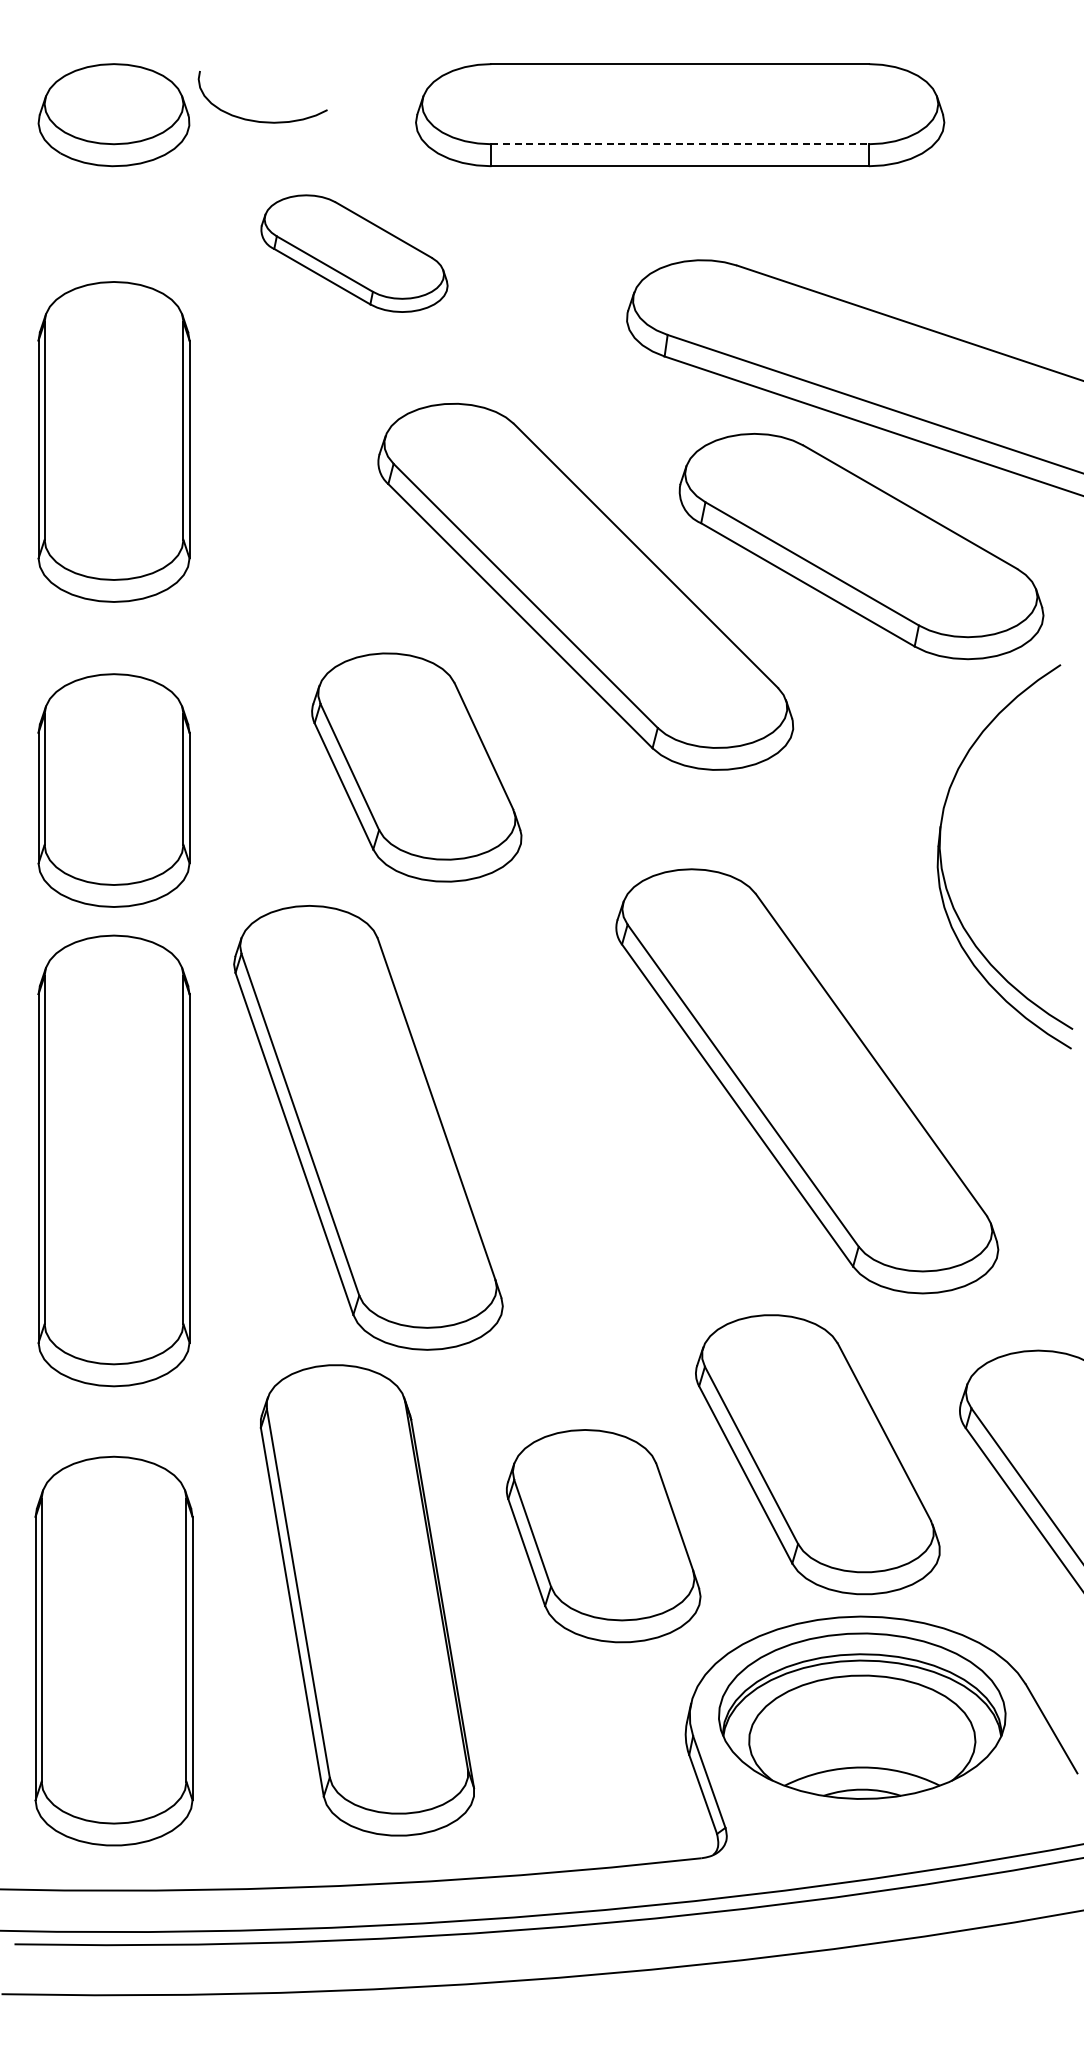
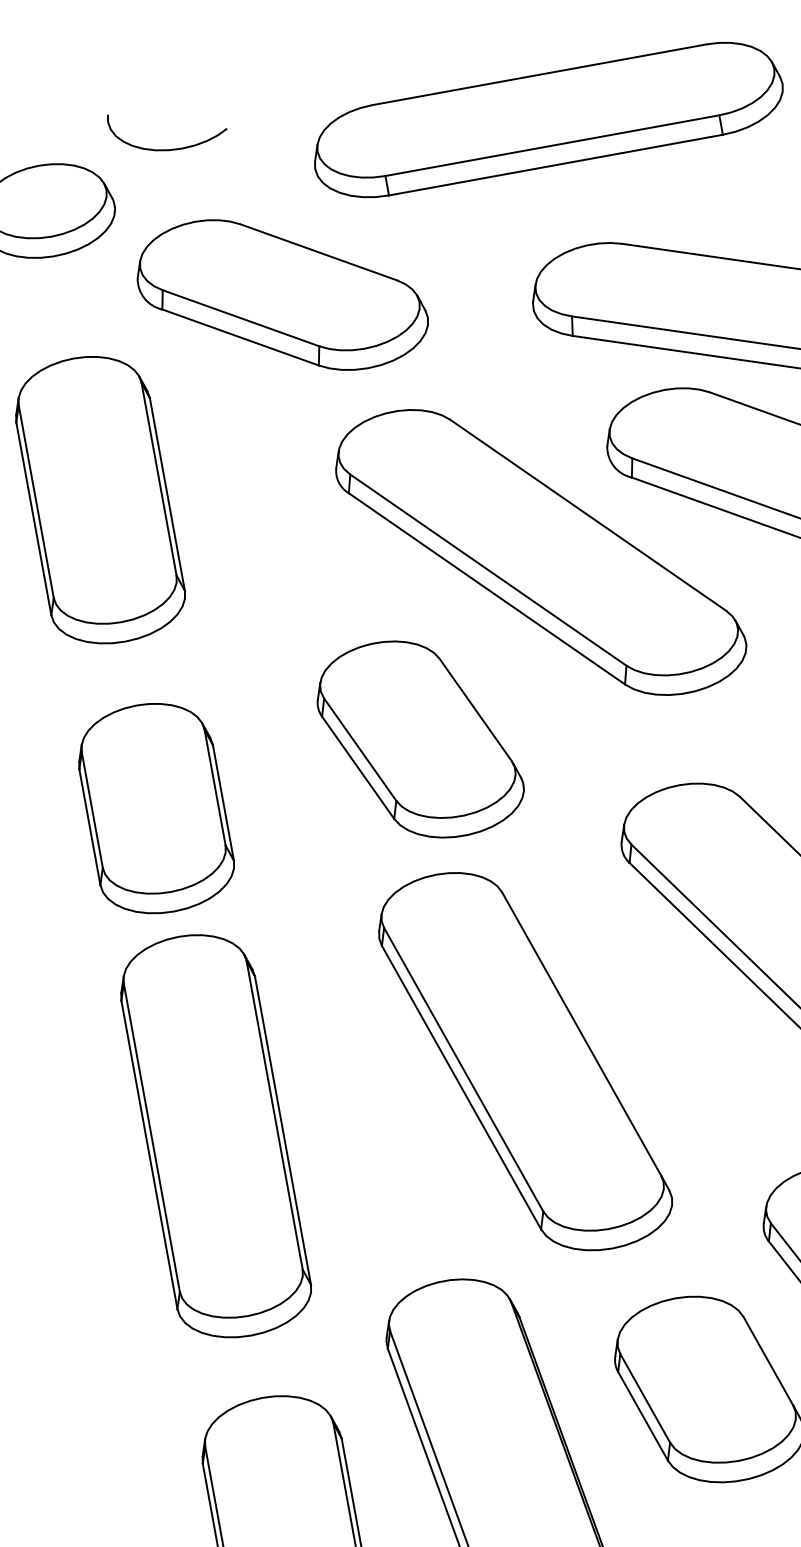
curve: (258, 120) -> (167, 149), moved
line: (680, 144) -> (552, 145), dashed -> solid
part: (354, 253) -> (281, 294), size x1.67
part: (368, 1127) -> (524, 1061), moved

